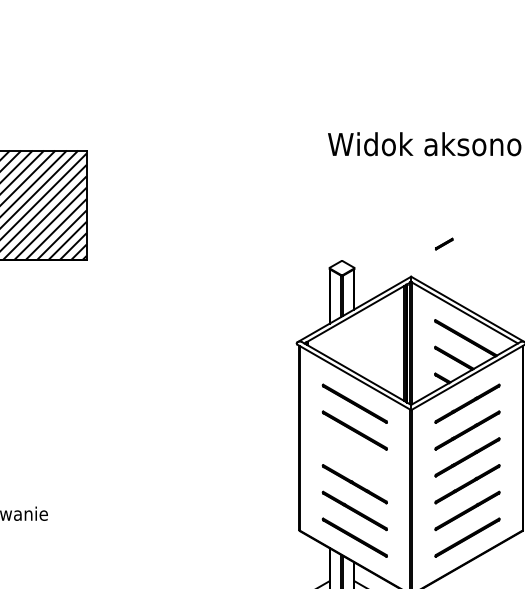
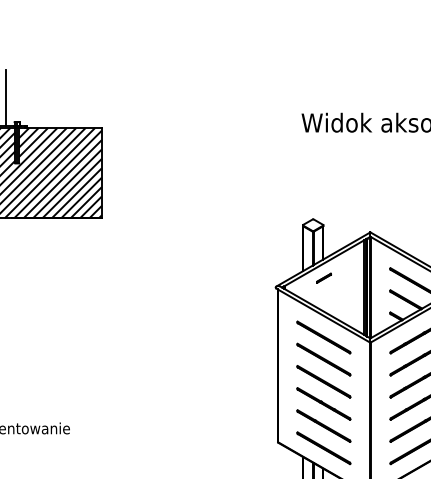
line: (444, 243) -> (324, 277), moved
line: (354, 457) -> (323, 381), added

